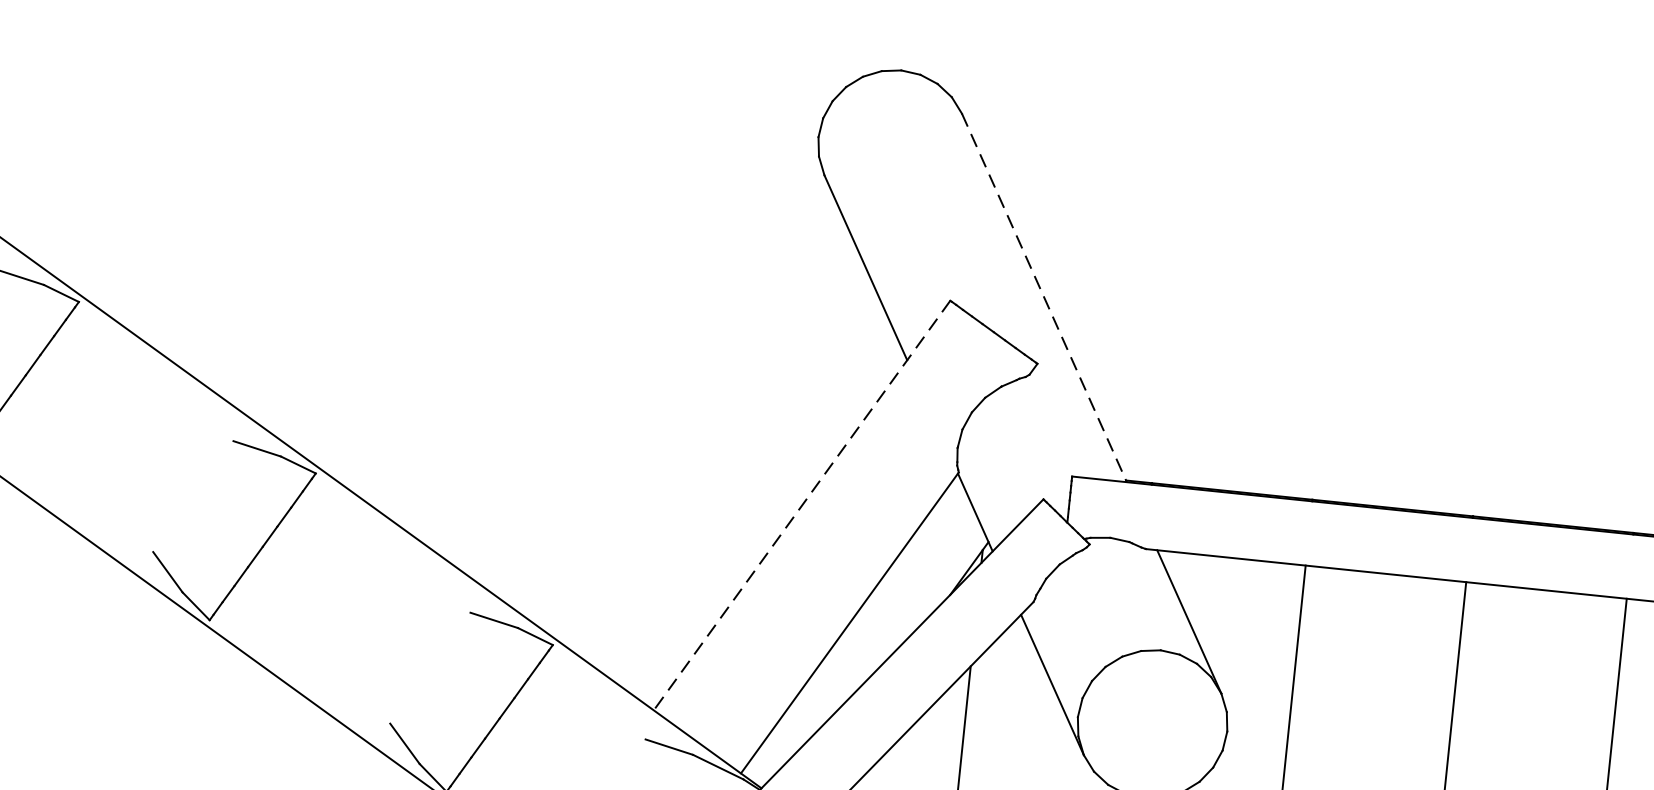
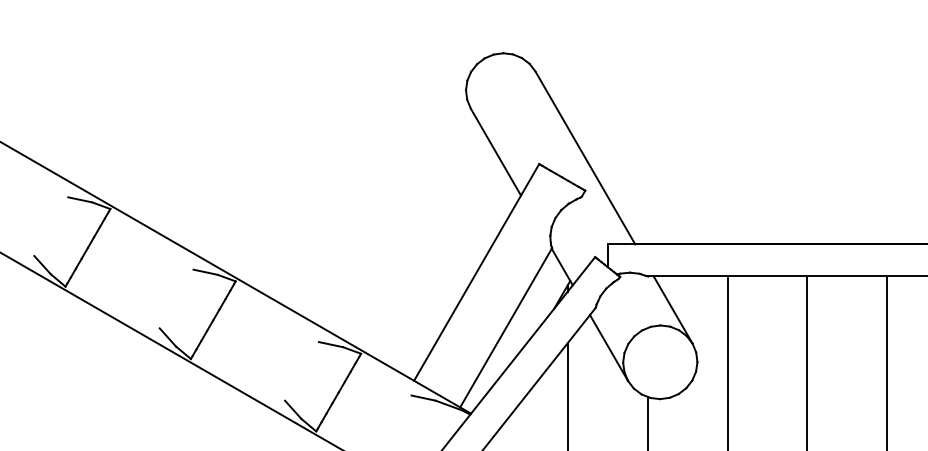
line: (1044, 297) -> (585, 157), dashed -> solid
line: (801, 505) -> (476, 272), dashed -> solid

